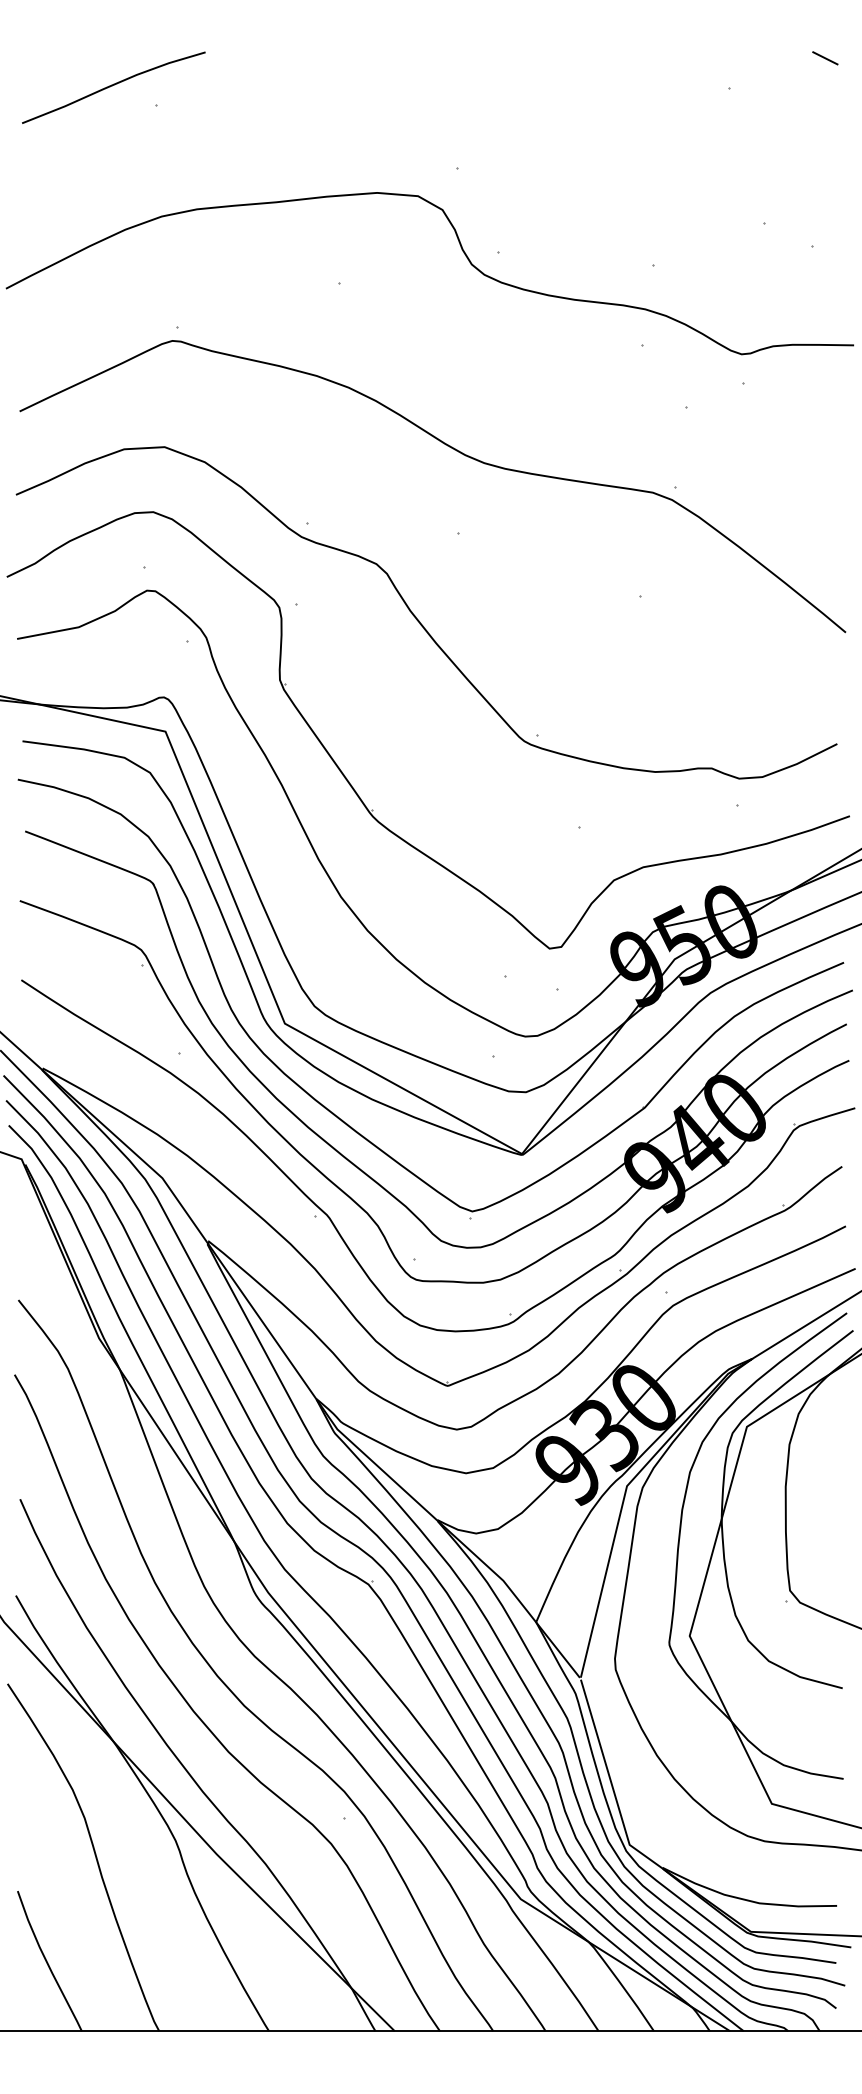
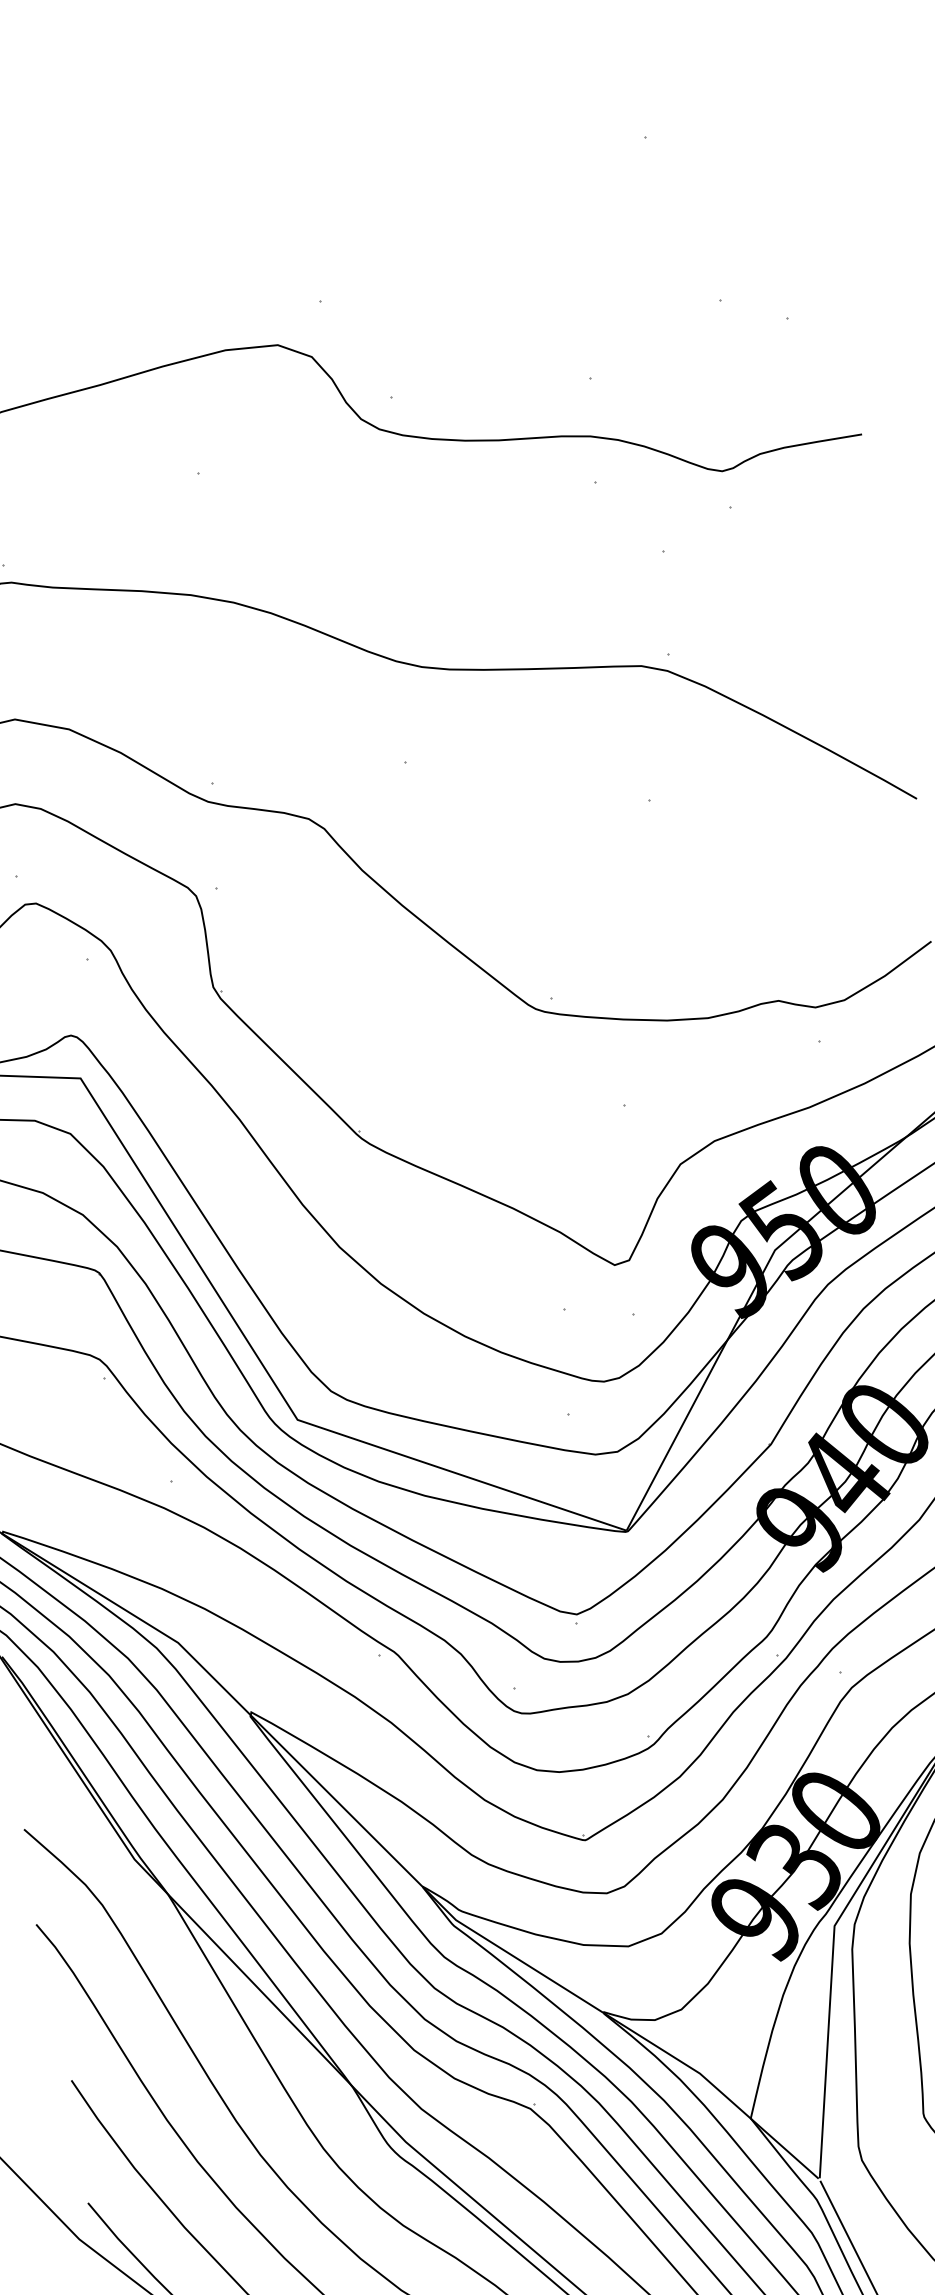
line: (825, 58) -> (760, 78), removed

